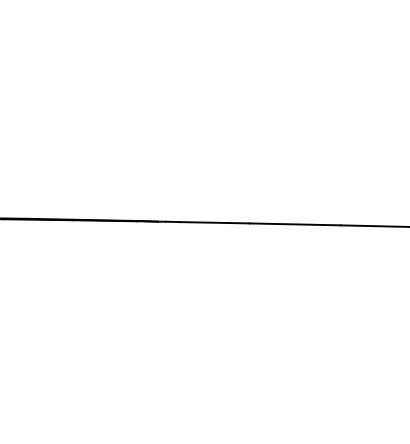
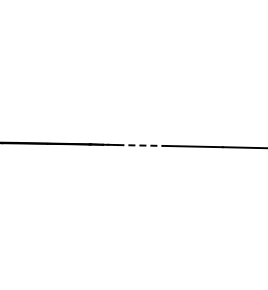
line: (214, 222) -> (140, 145), solid -> dashed

